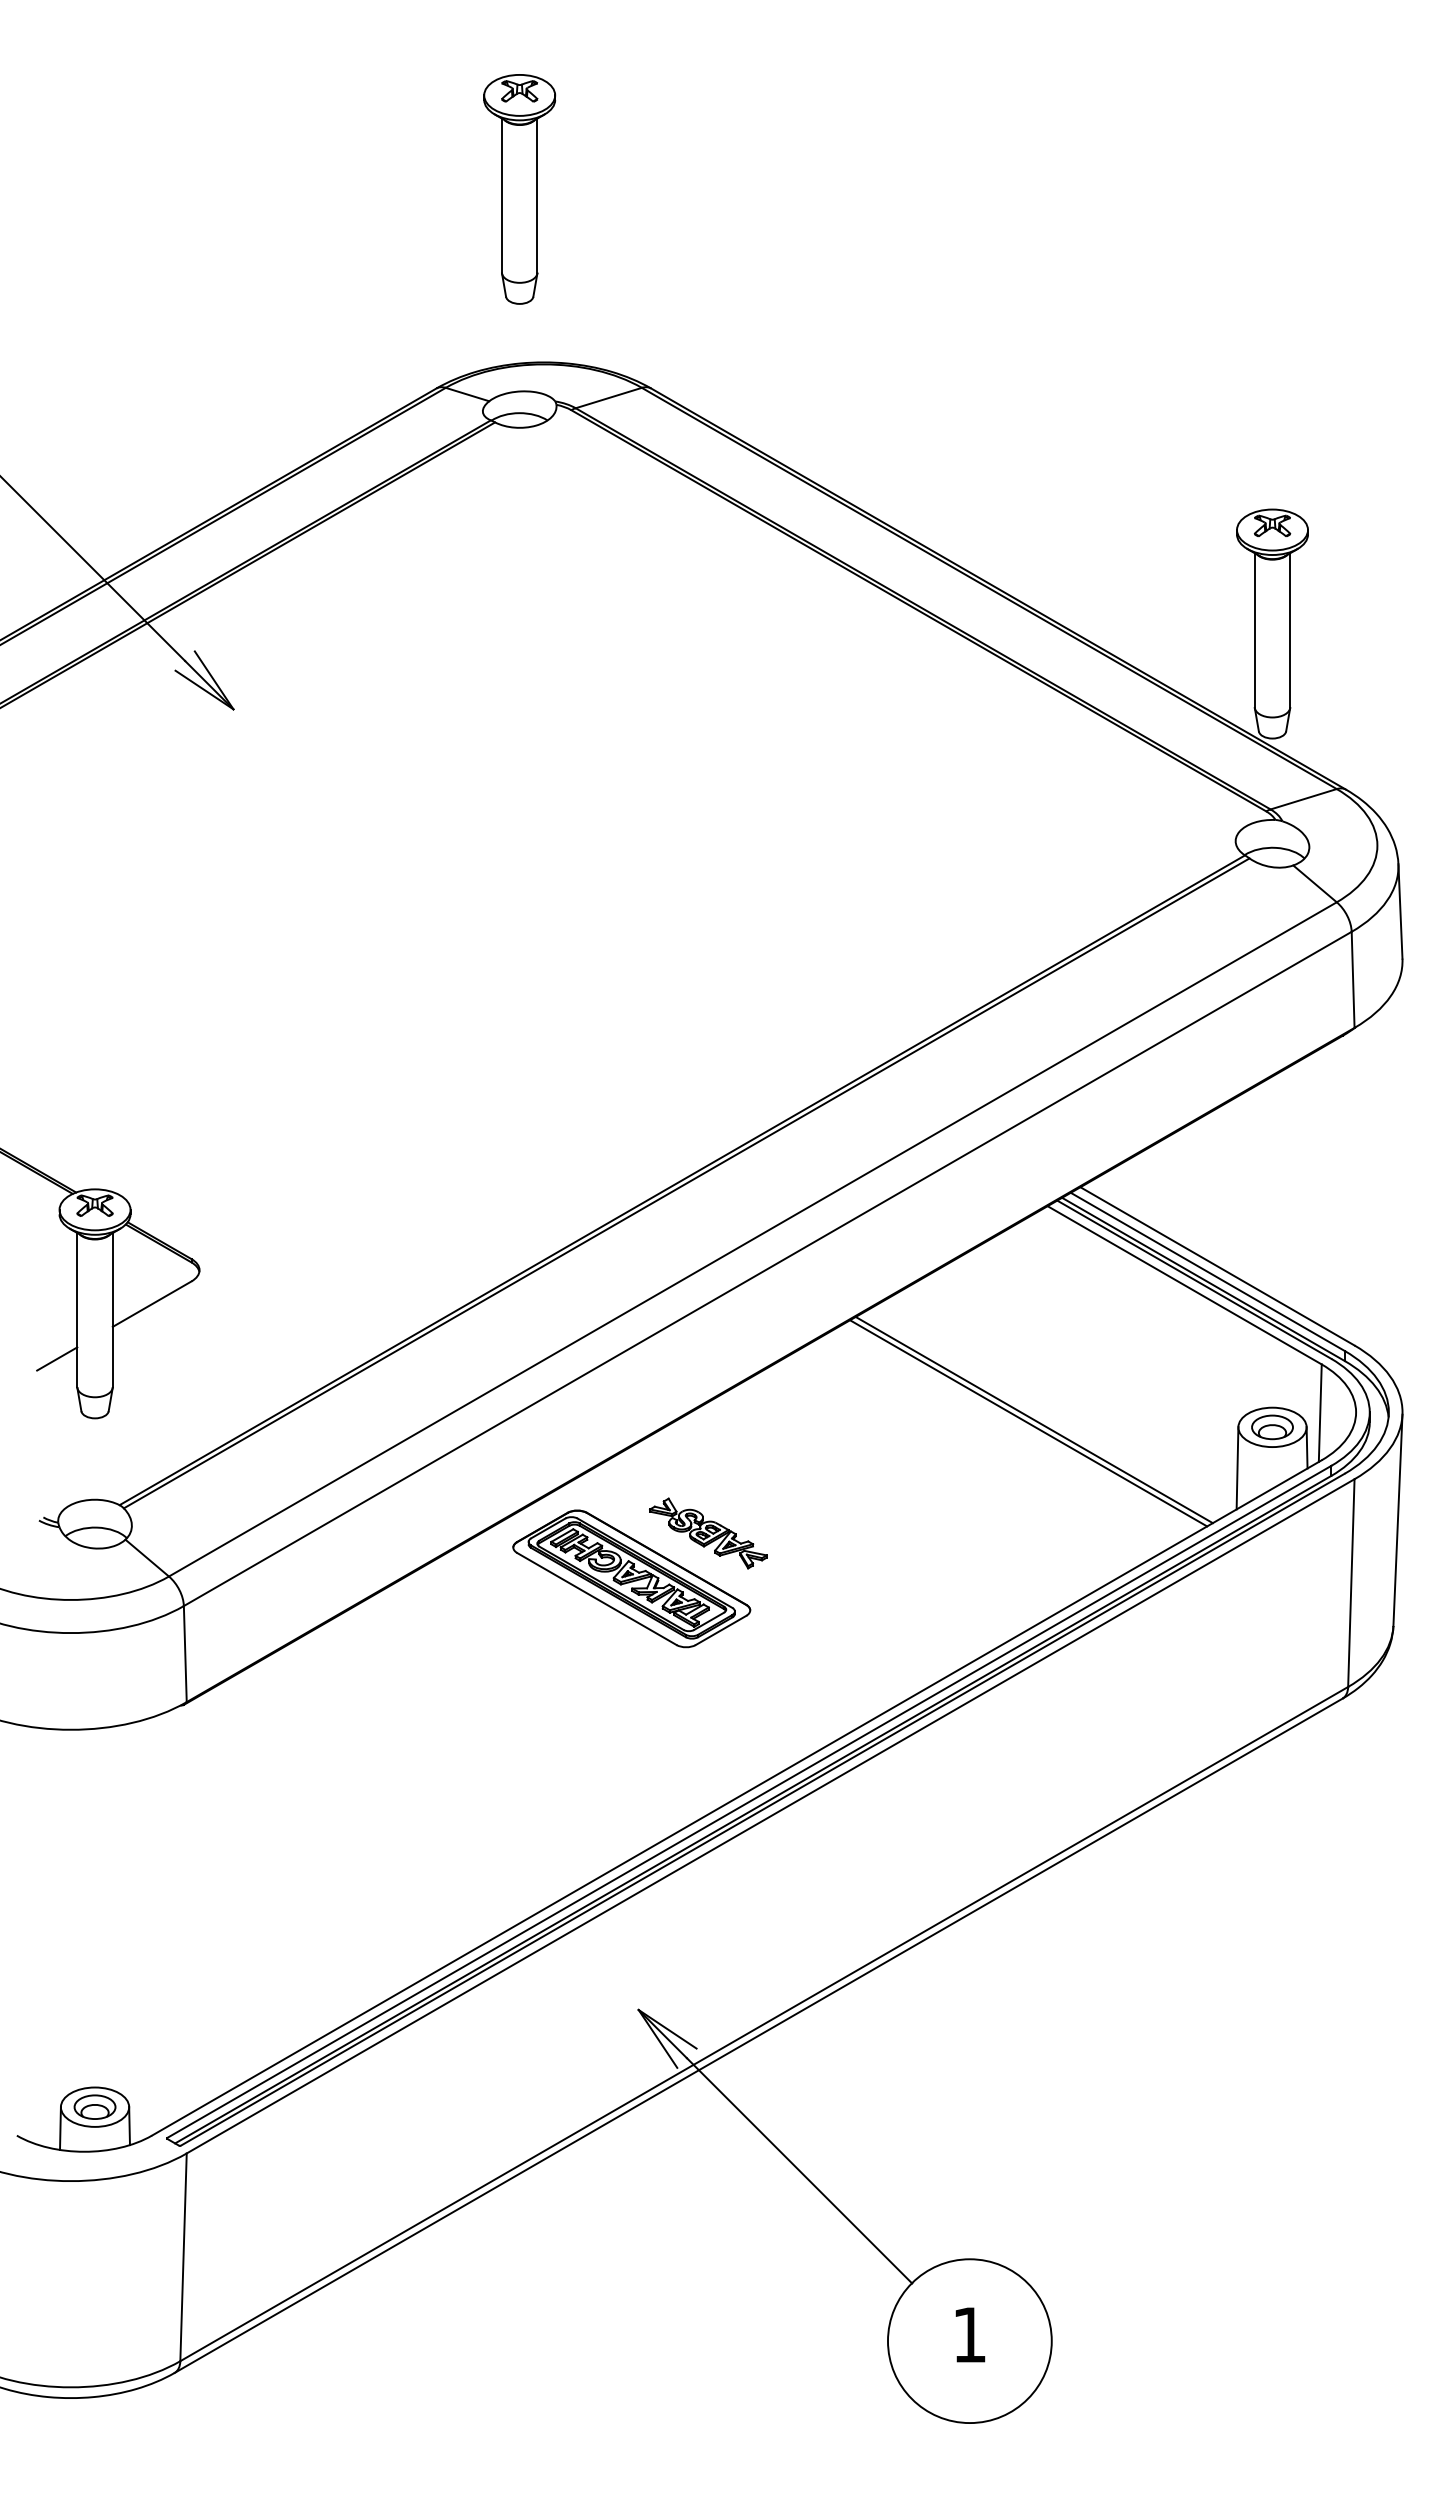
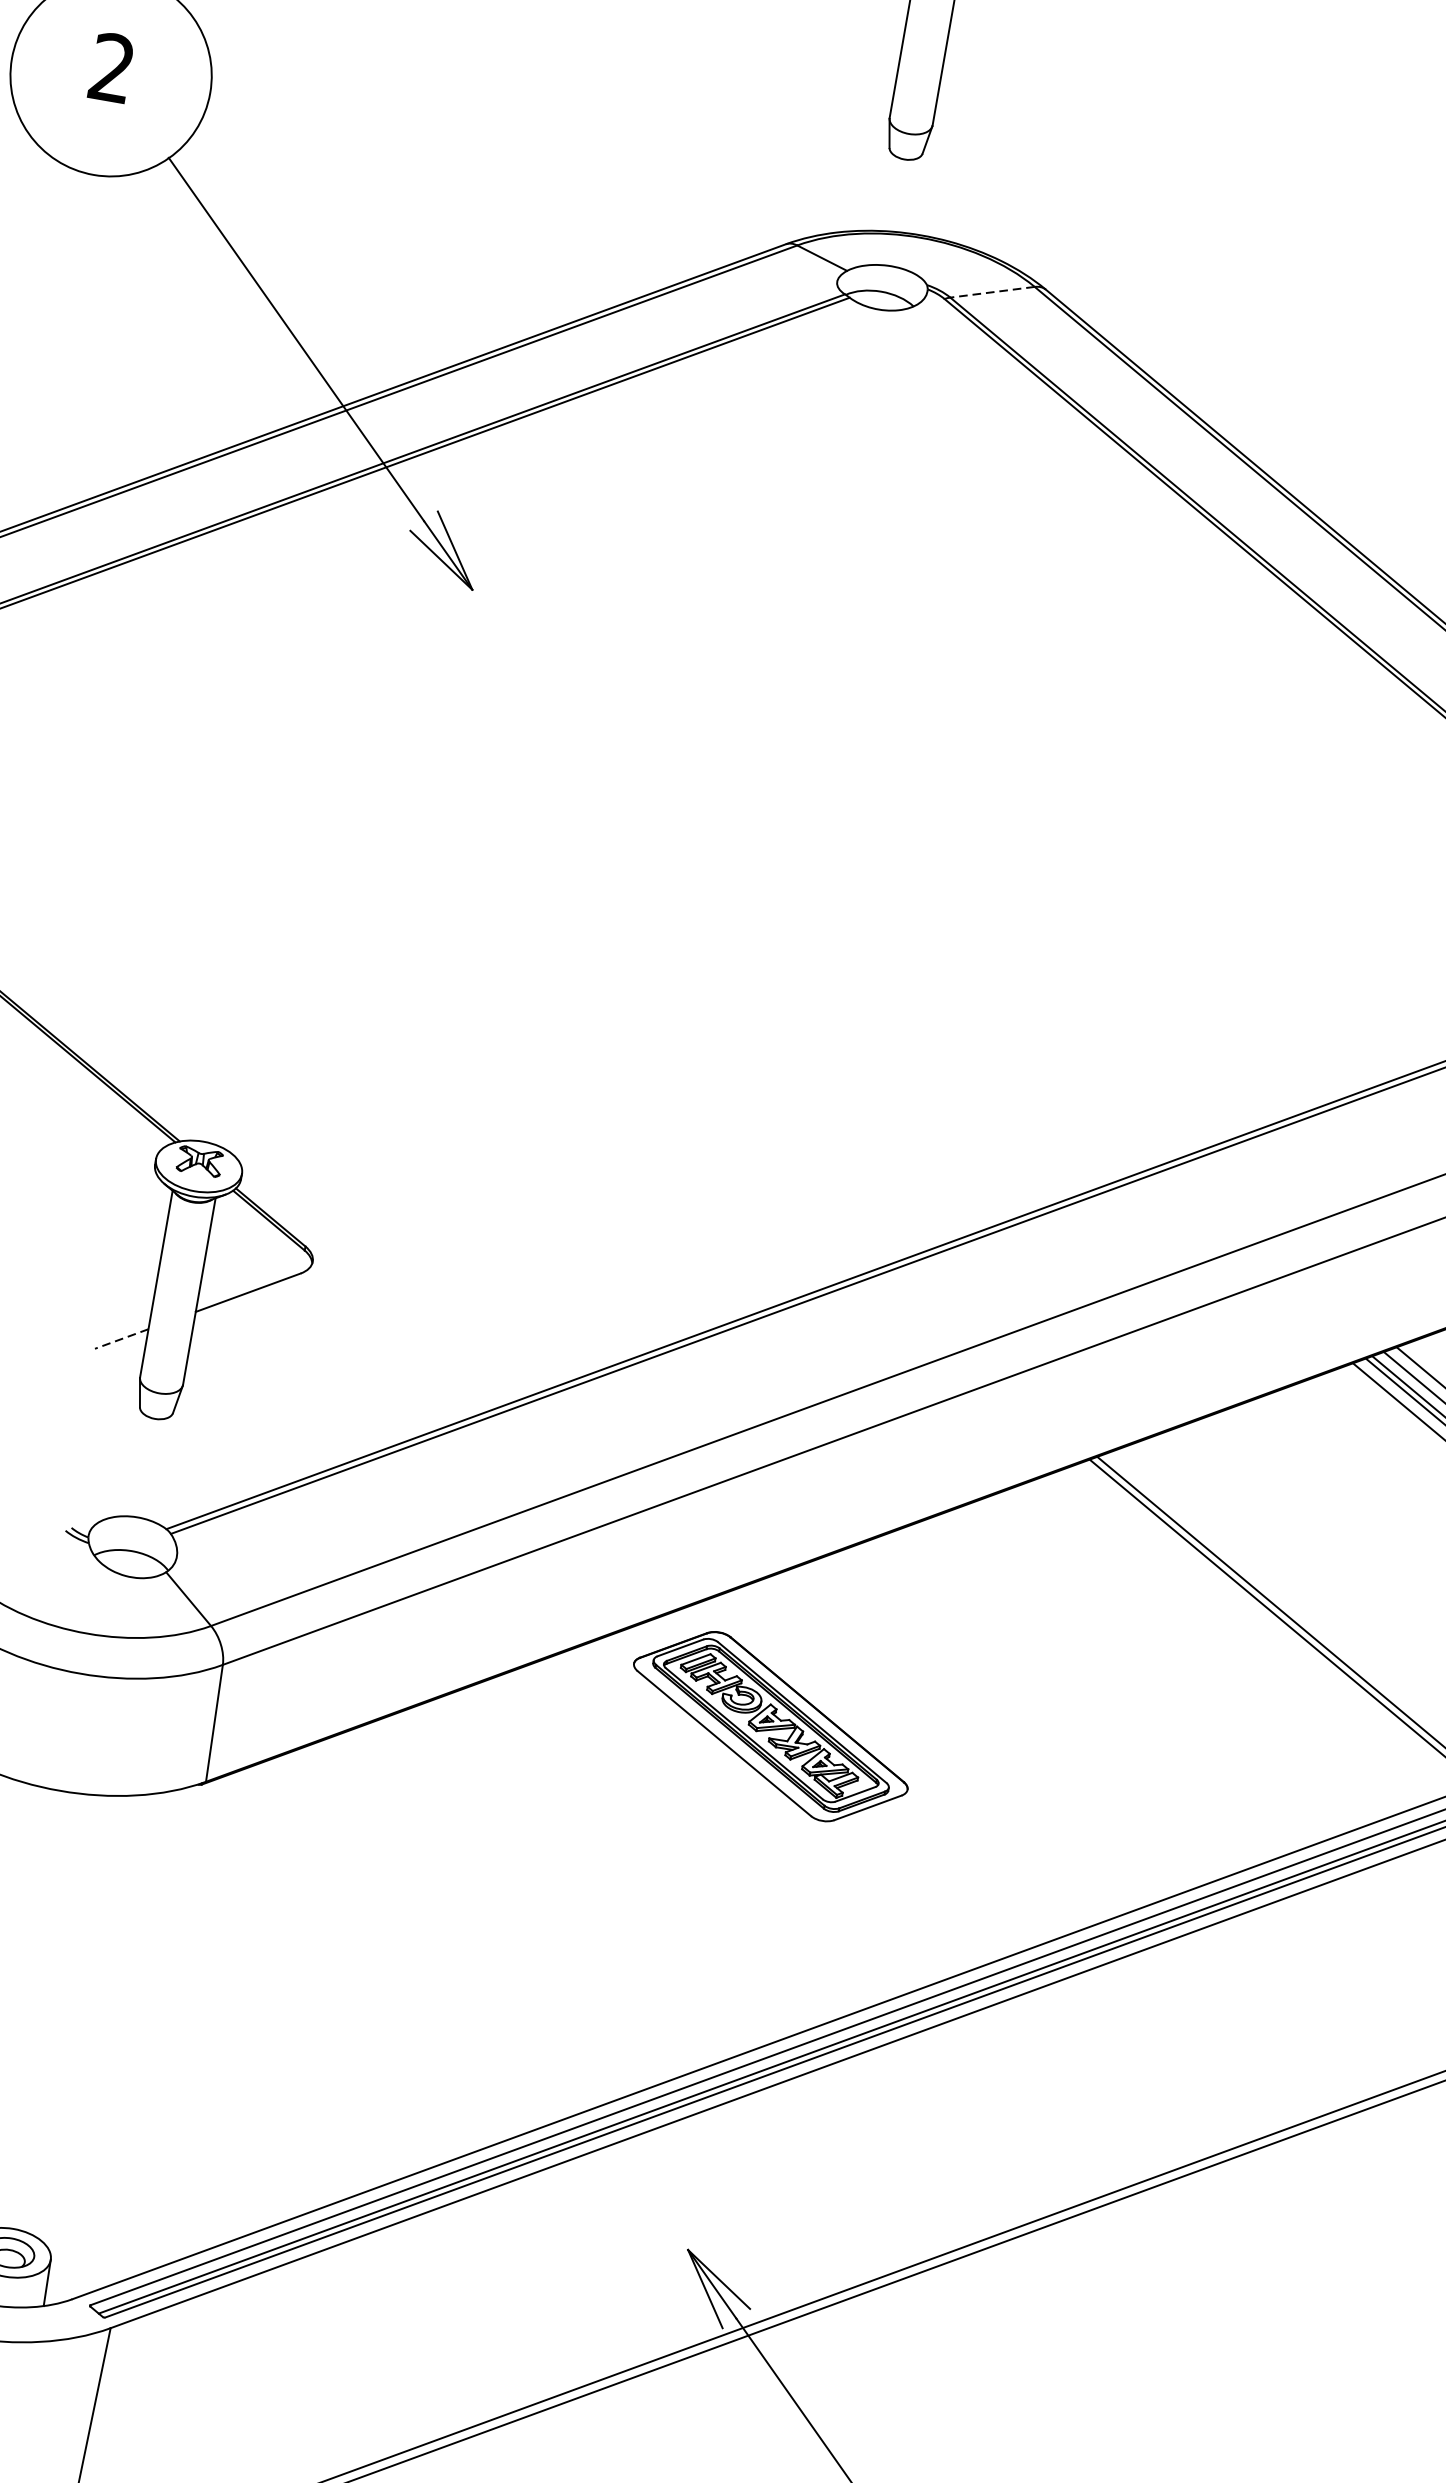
line: (608, 398) -> (992, 292), solid -> dashed
line: (56, 1359) -> (120, 1339), solid -> dashed
part: (708, 1533) -> (873, 1687), removed

